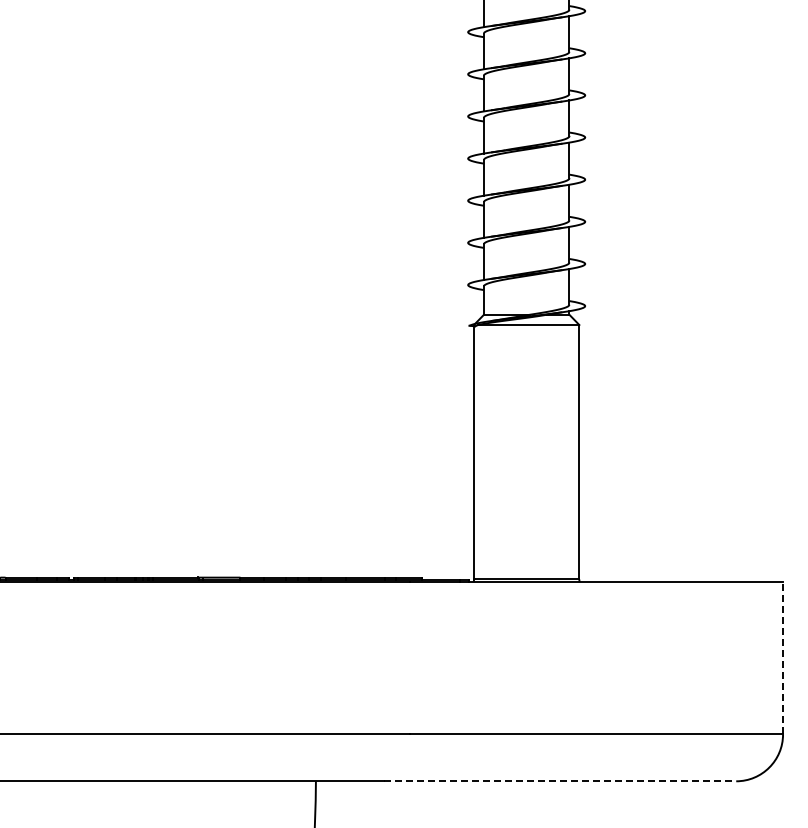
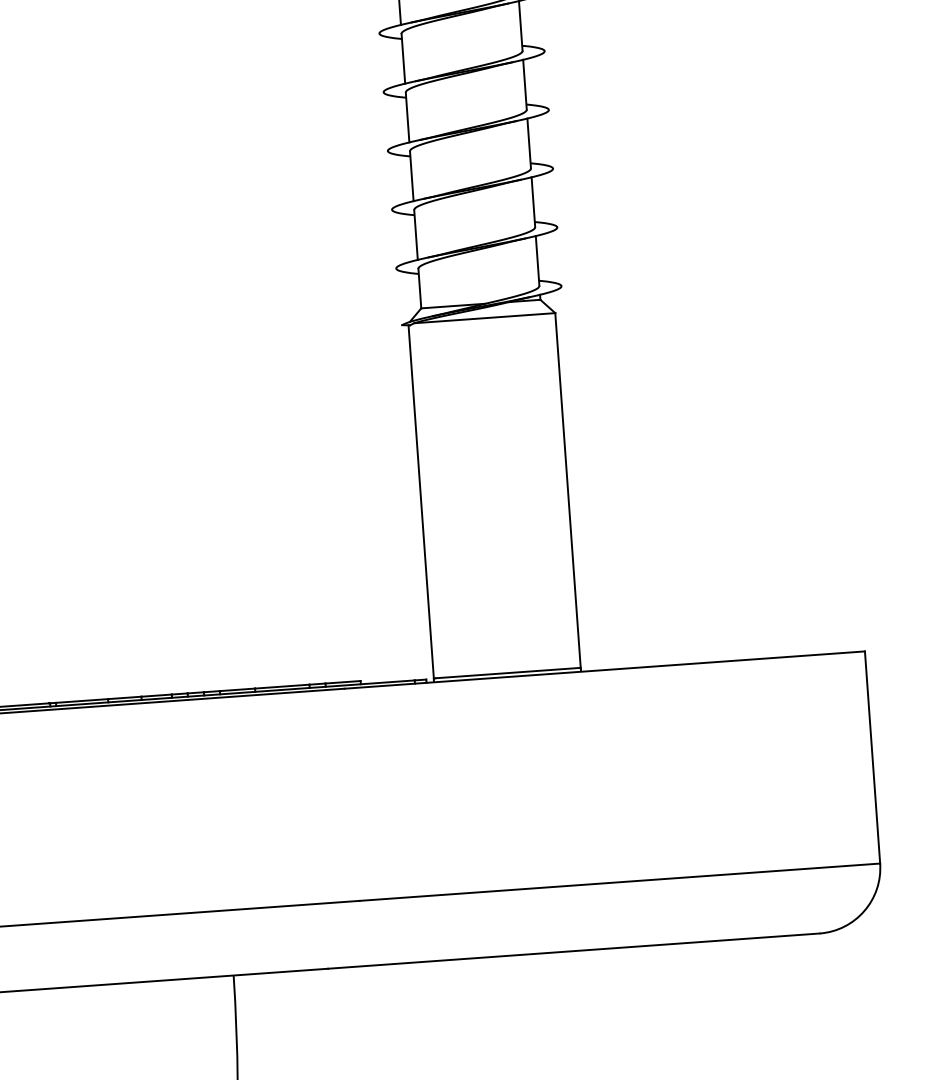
line: (783, 657) -> (873, 756), dashed -> solid
line: (560, 781) -> (574, 951), dashed -> solid

